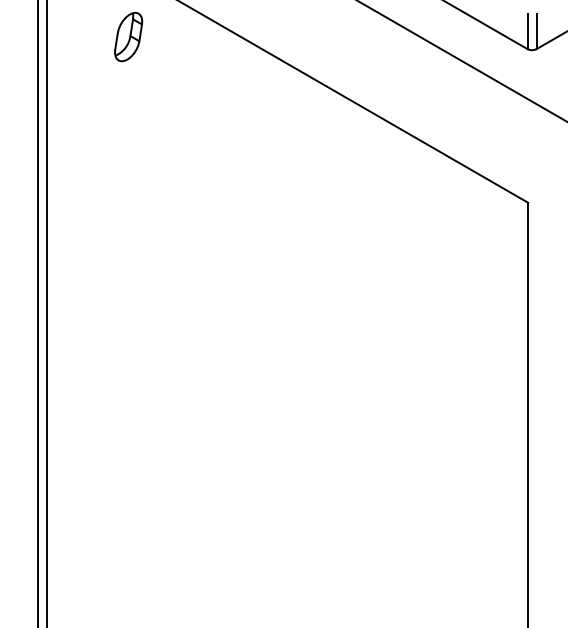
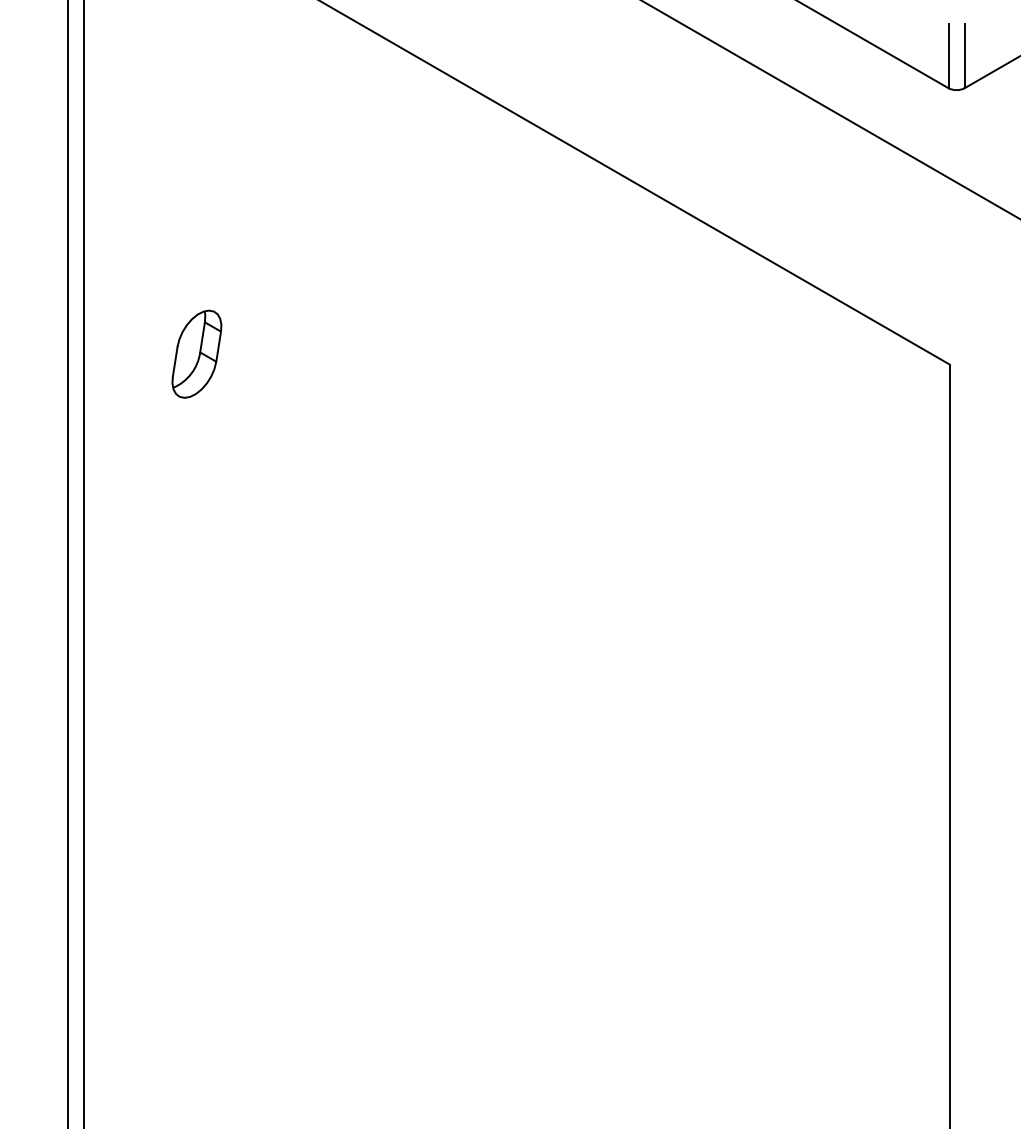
part: (128, 37) -> (196, 354), moved

